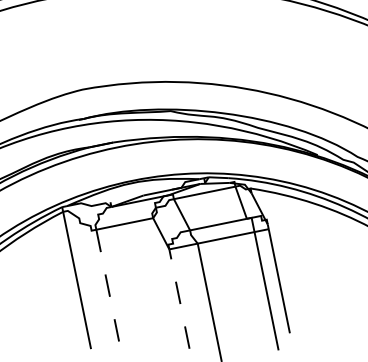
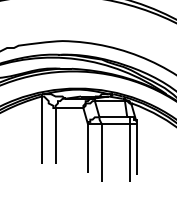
line: (107, 285) -> (55, 135), dashed -> solid
line: (178, 299) -> (87, 148), dashed -> solid

